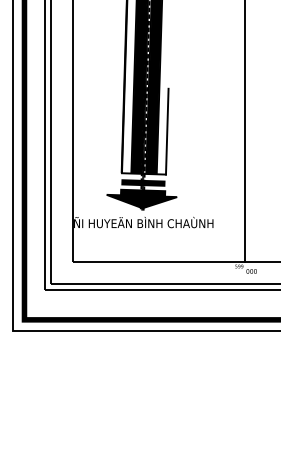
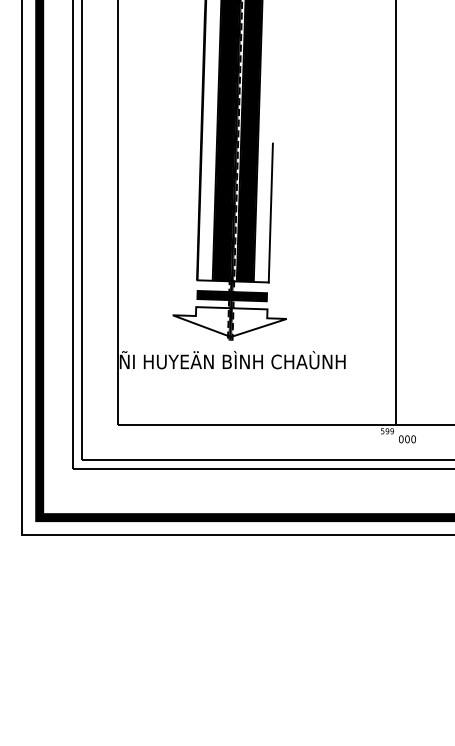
fill: (141, 198) -> (229, 321), removed

